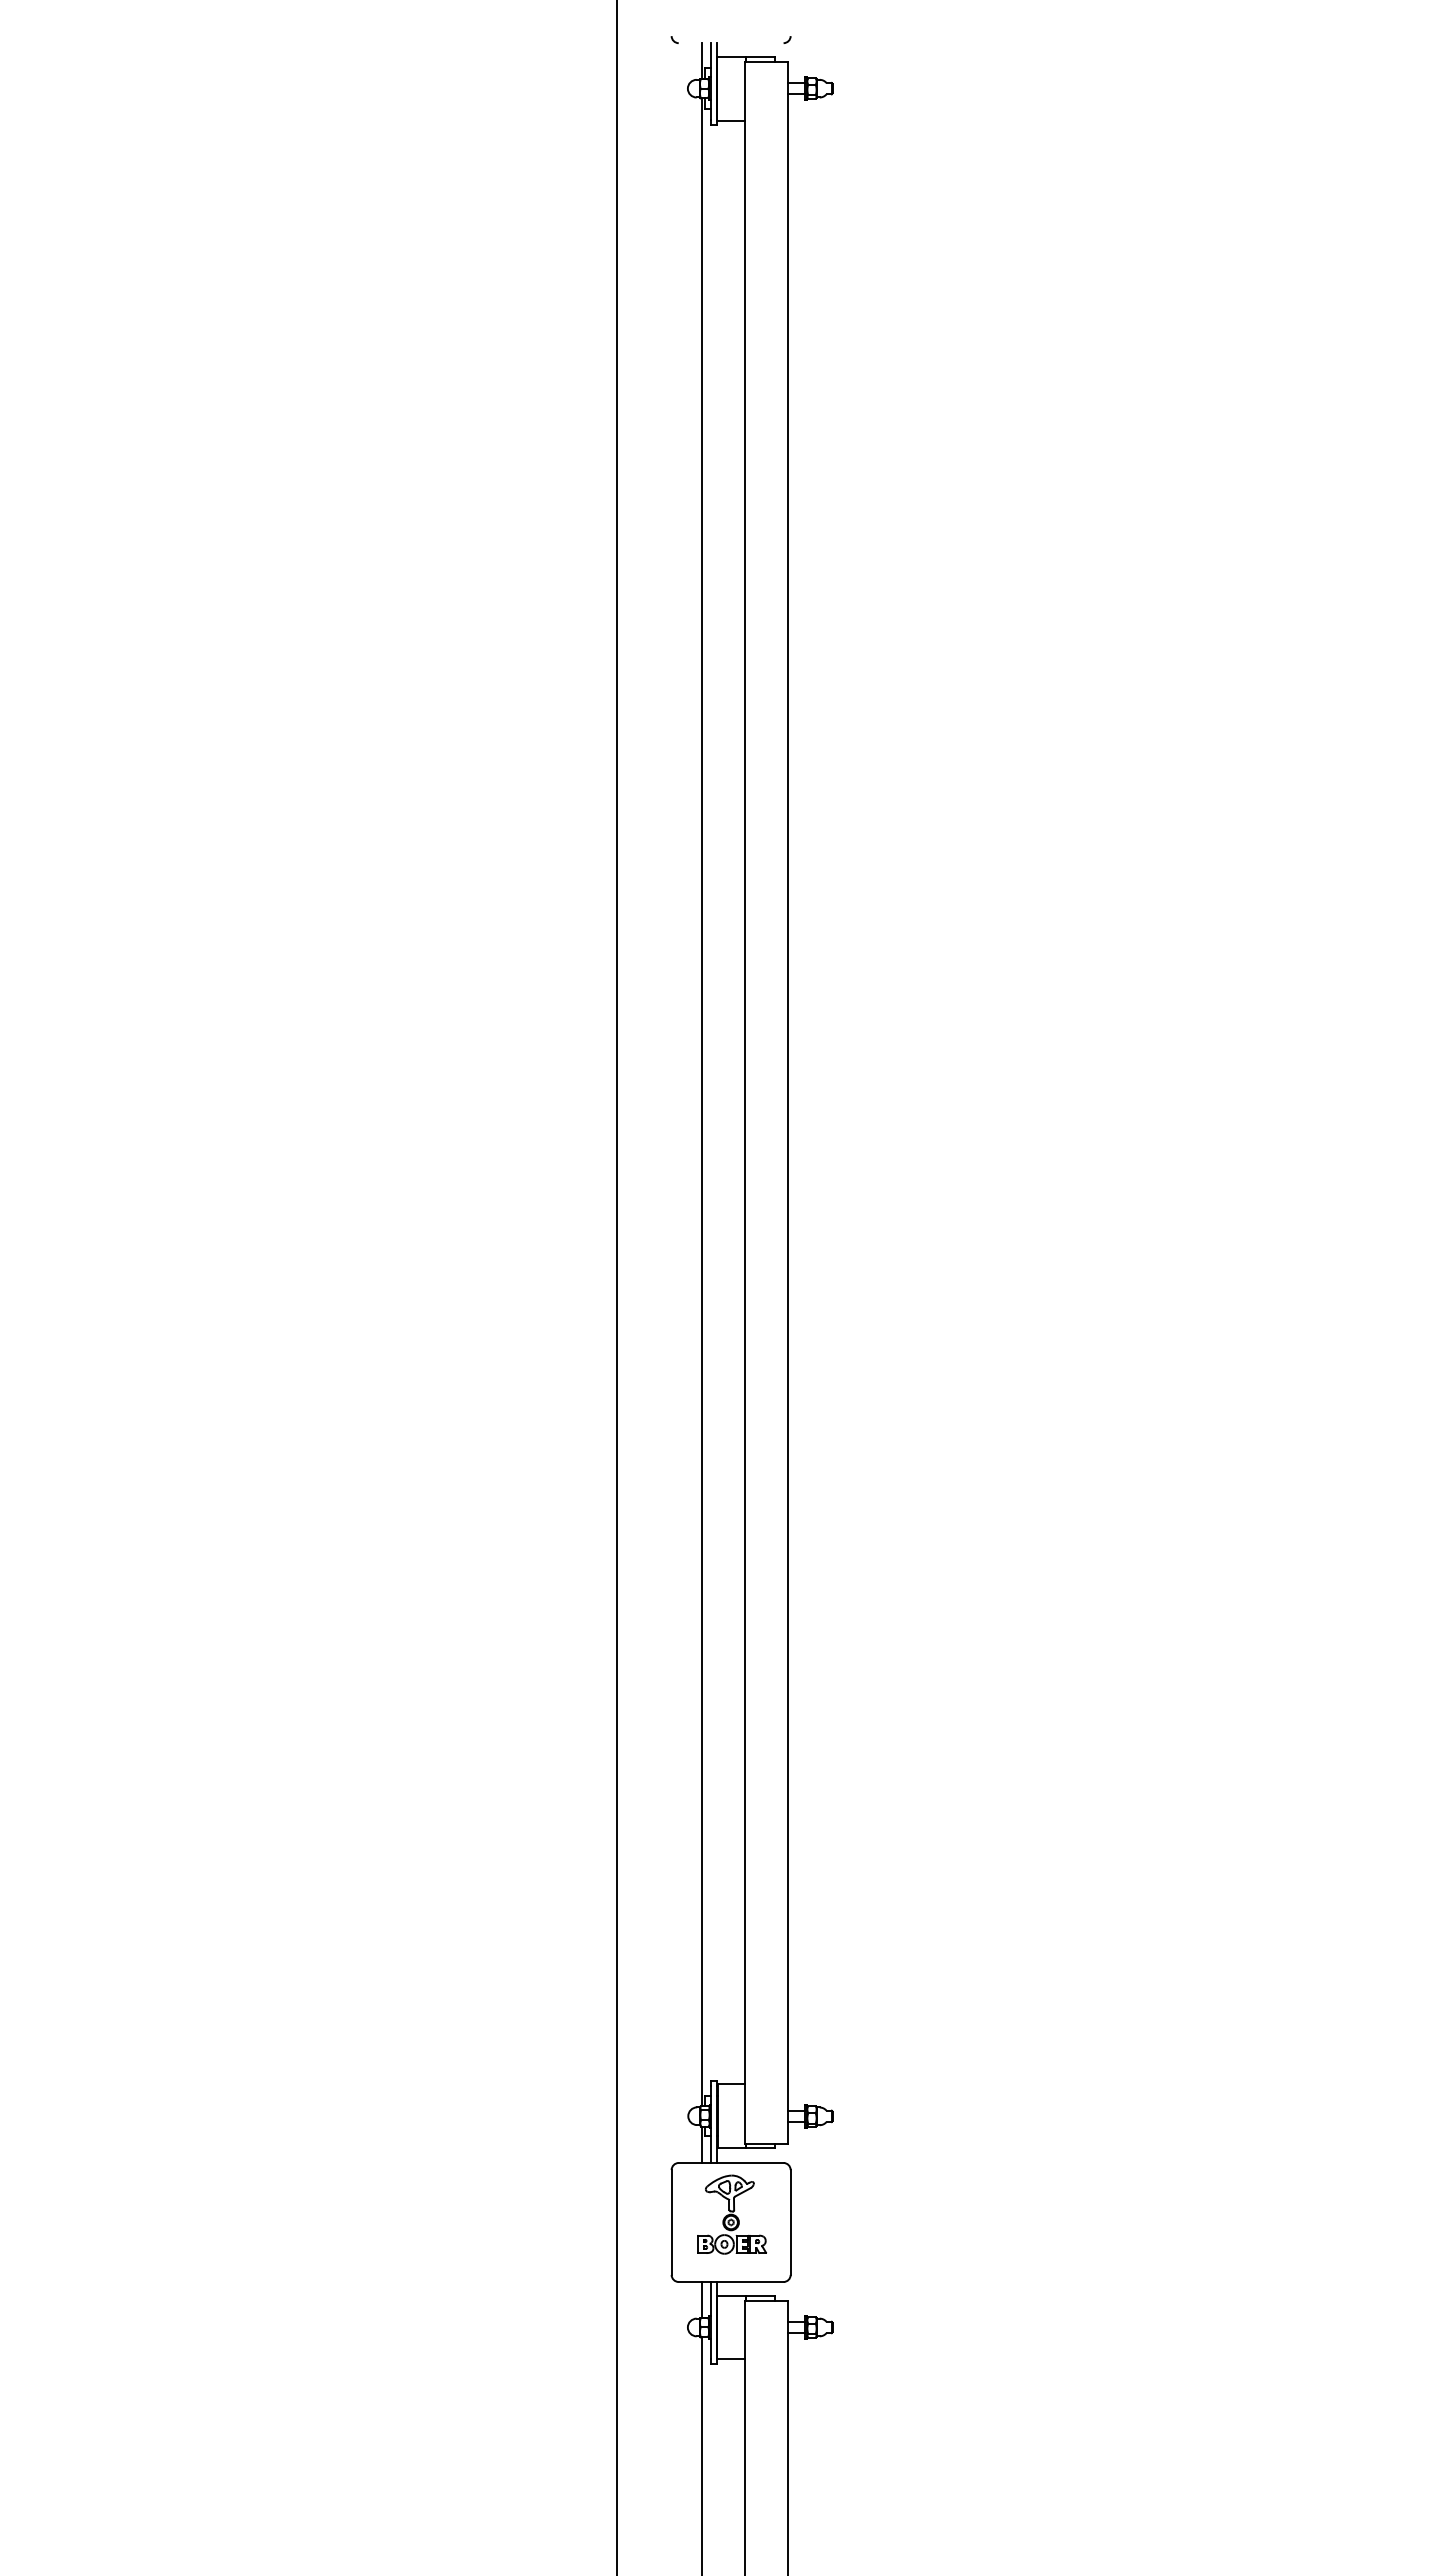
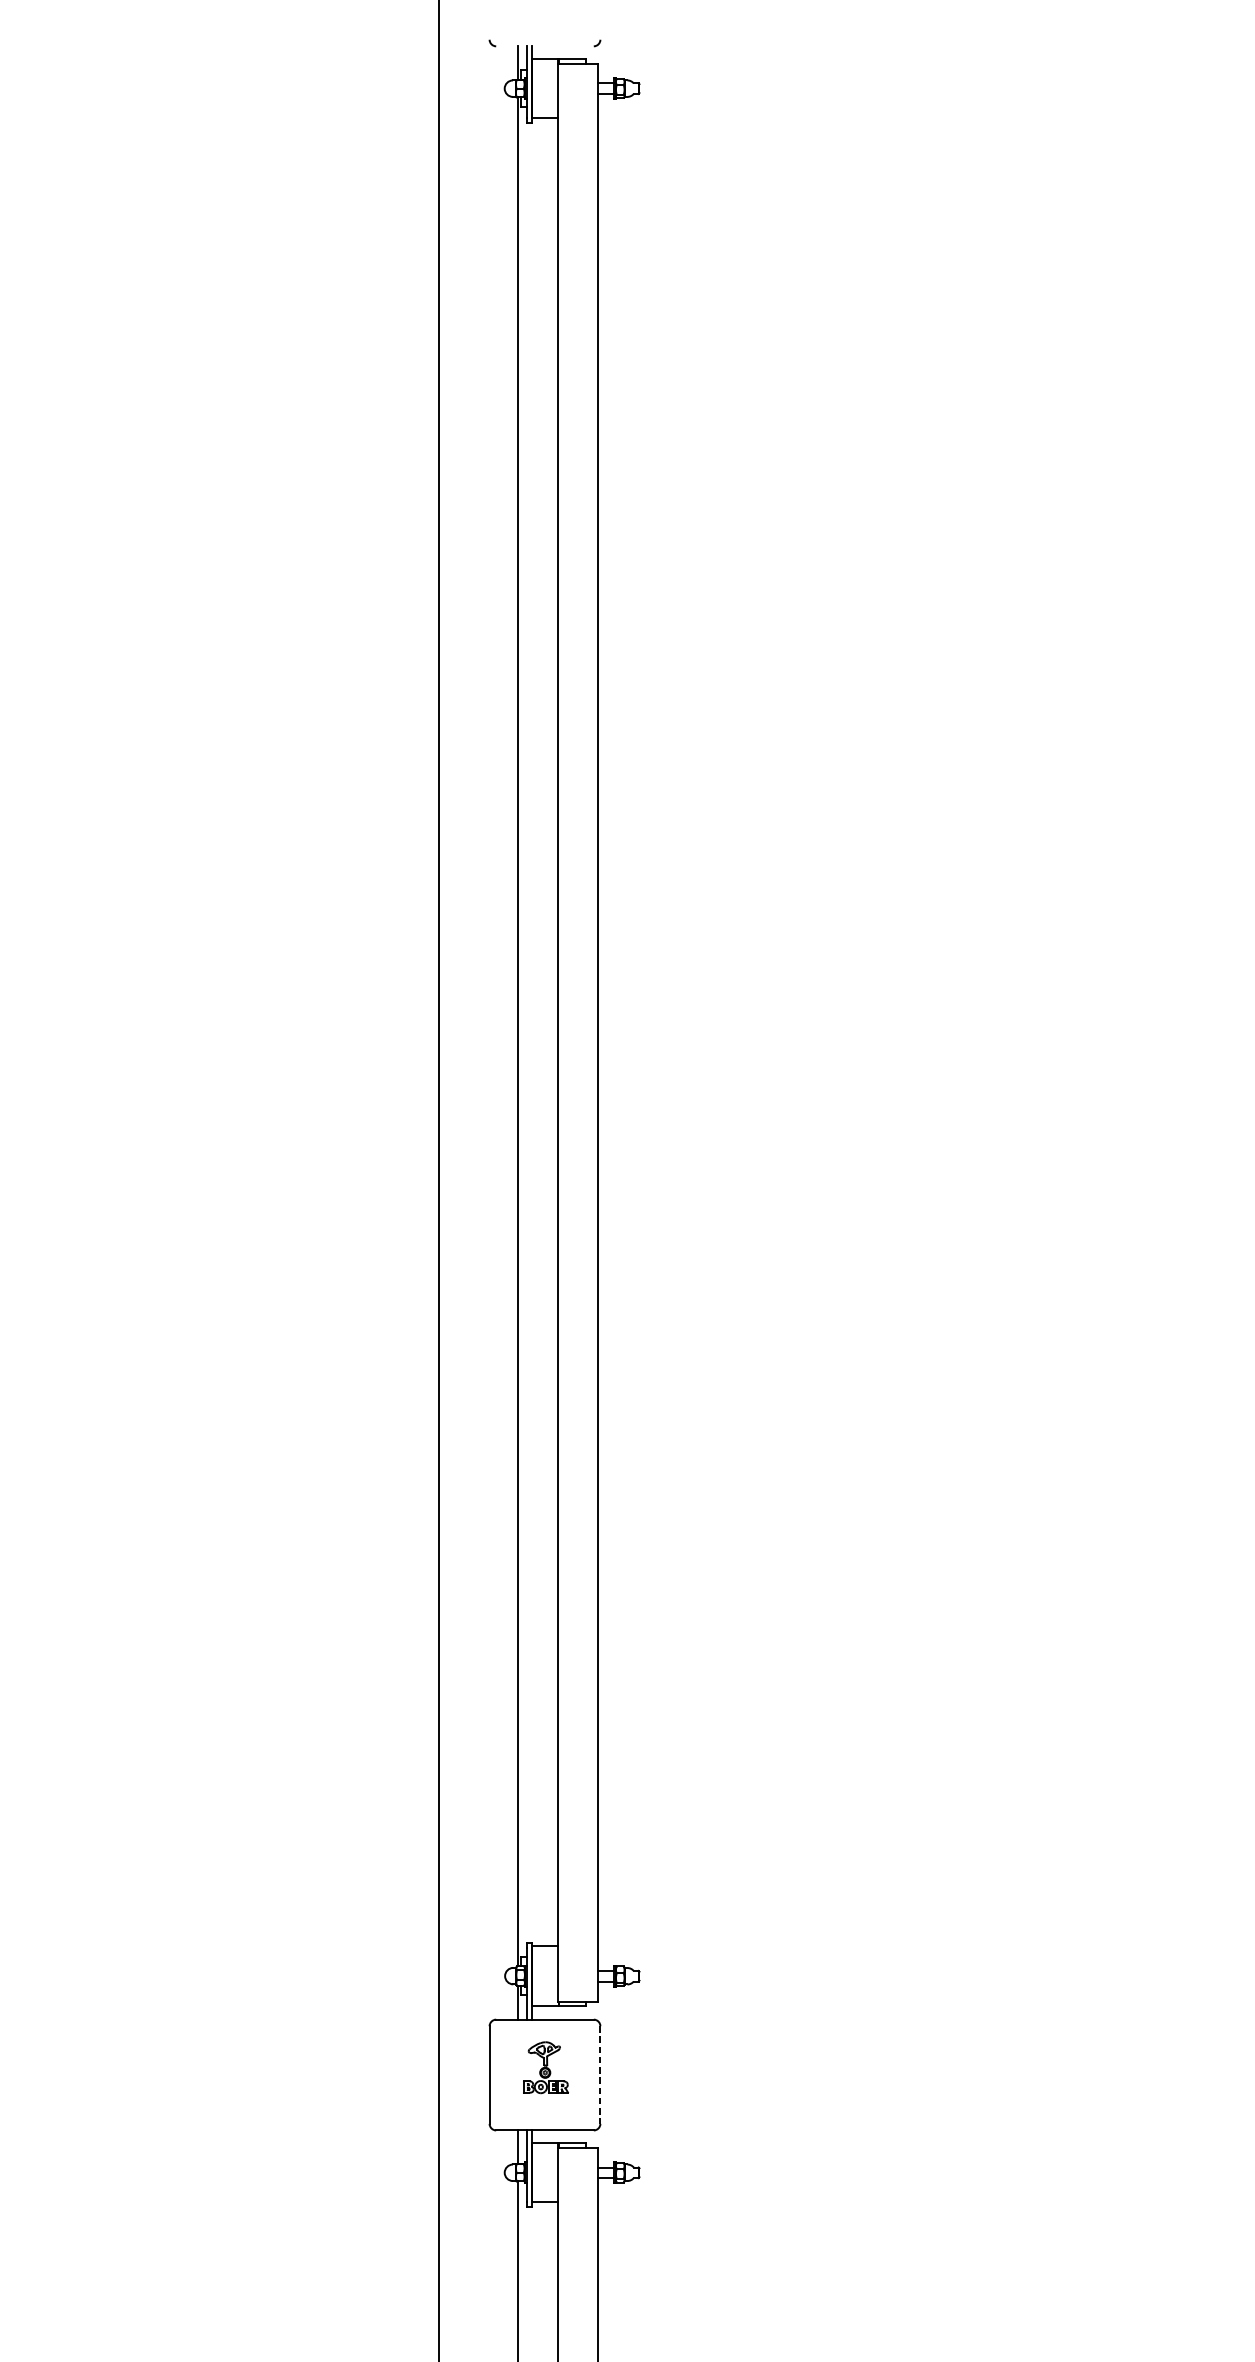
part: (731, 2214) -> (545, 2067), size x0.7
line: (790, 2222) -> (600, 2075), solid -> dashed

